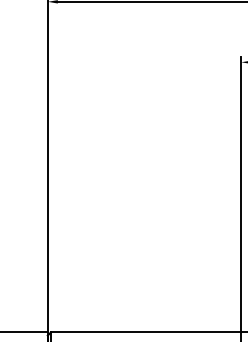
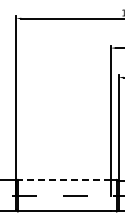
line: (144, 331) -> (63, 179), solid -> dashed

